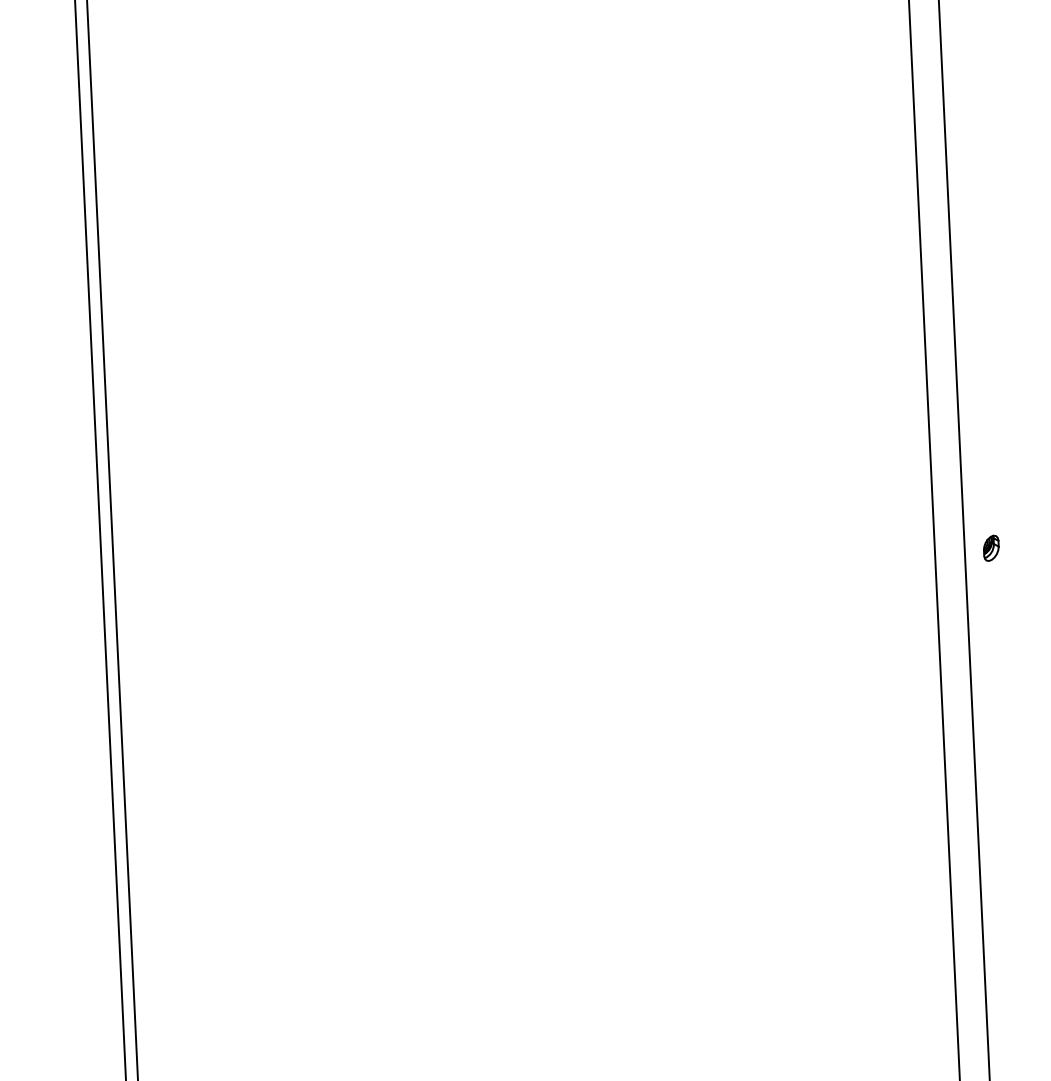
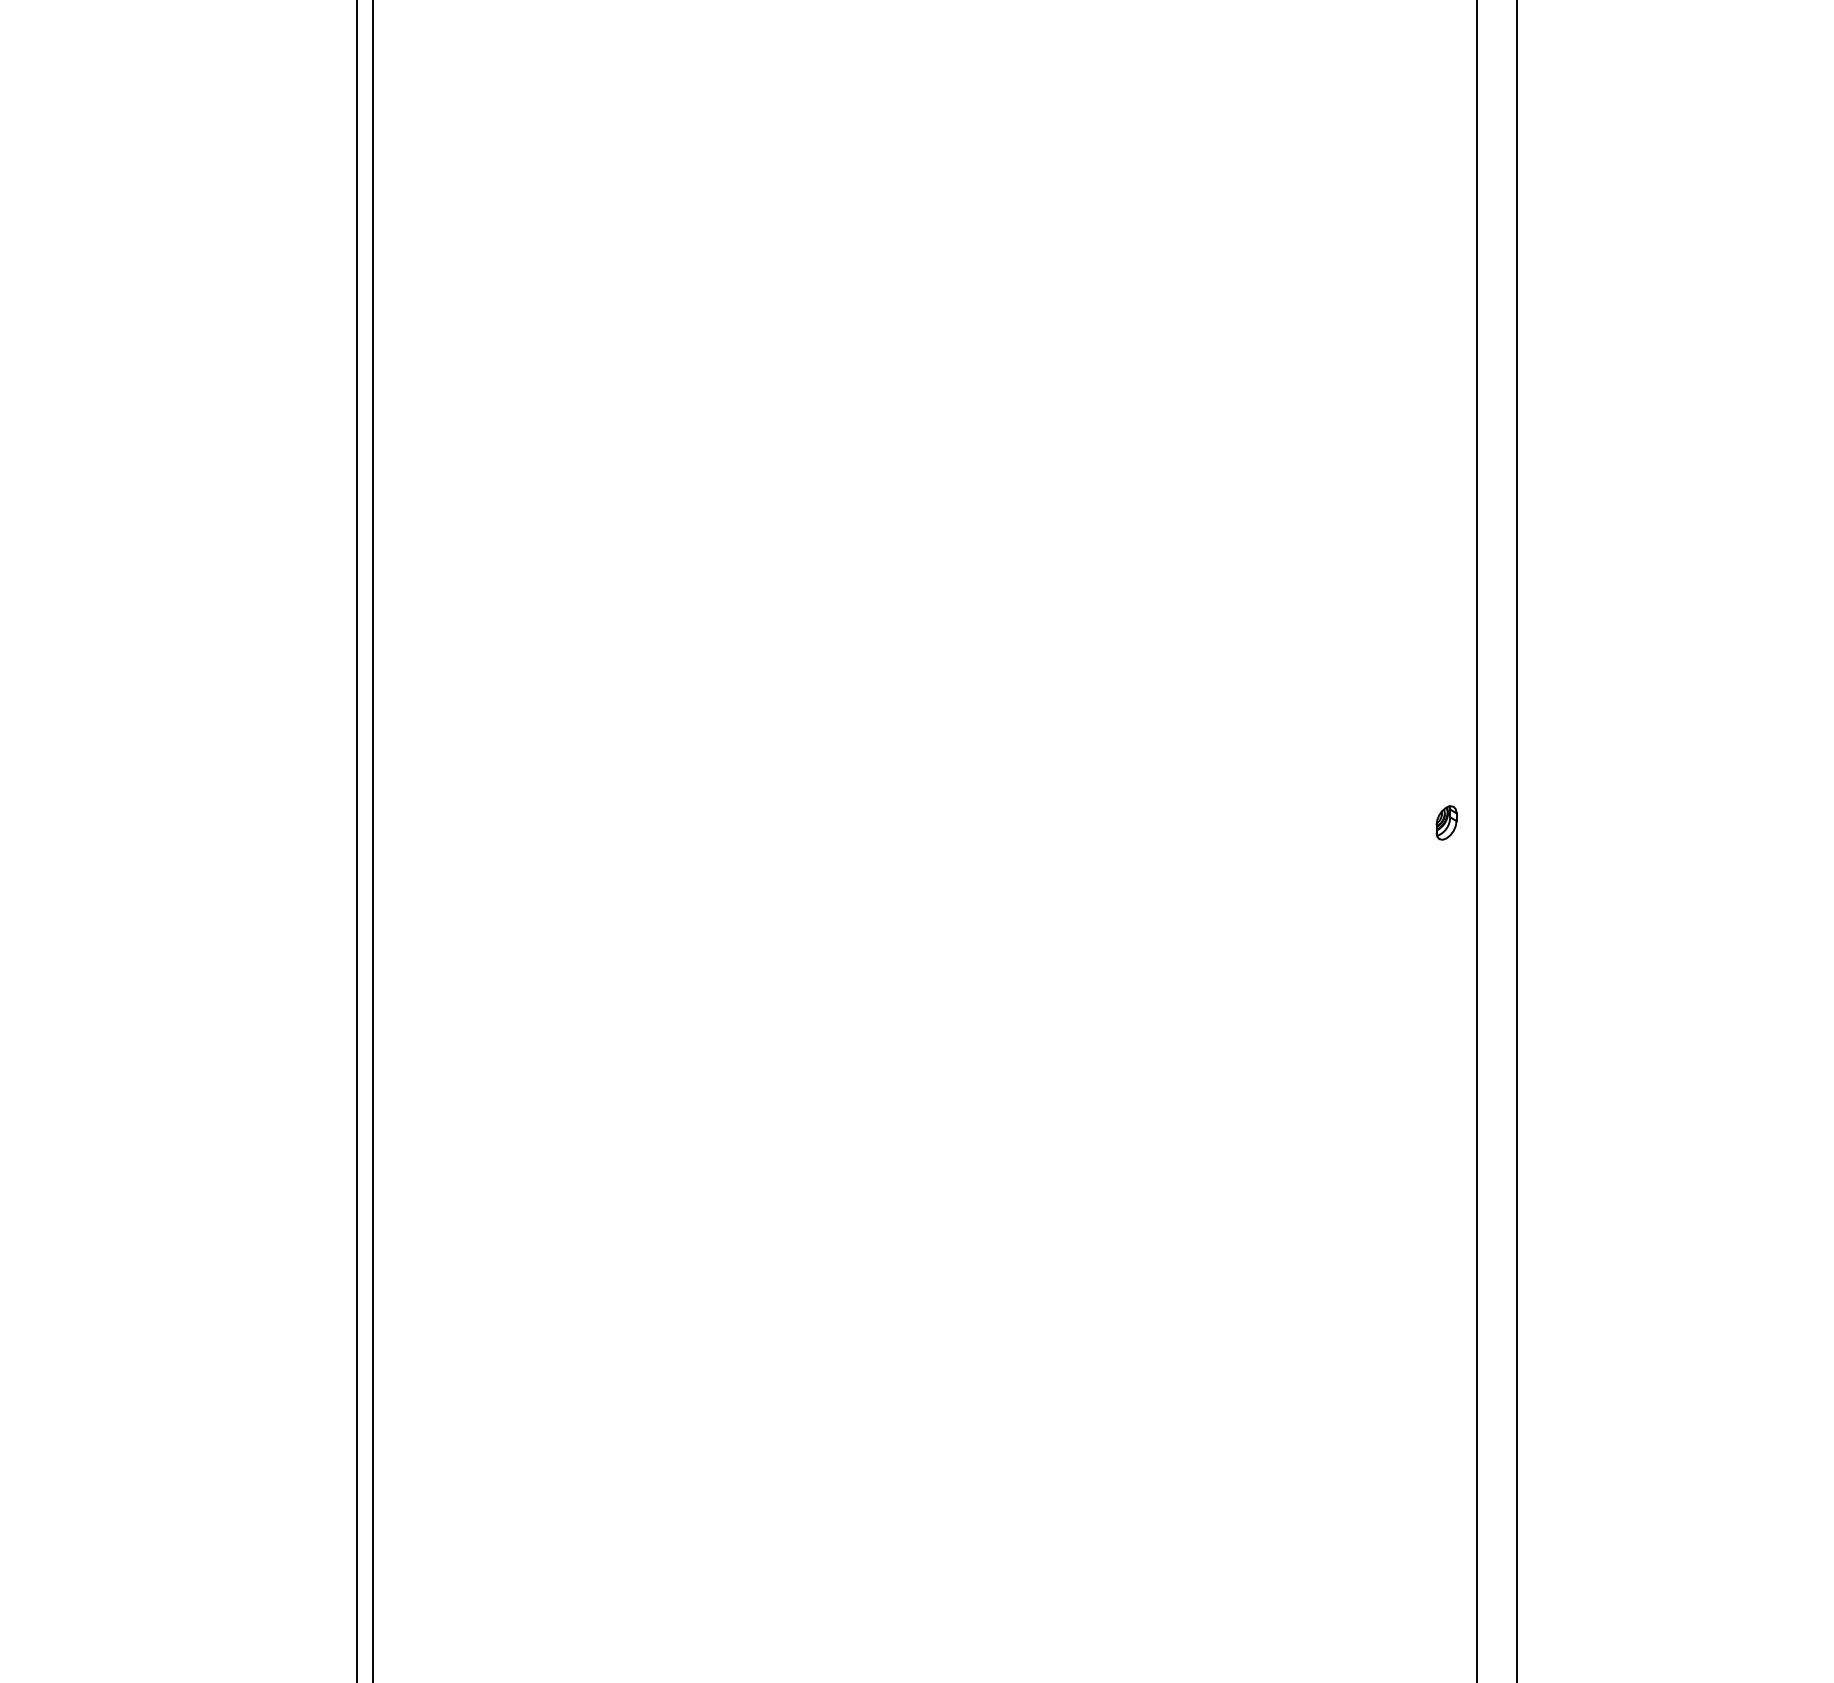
part: (991, 547) -> (1446, 822), moved

